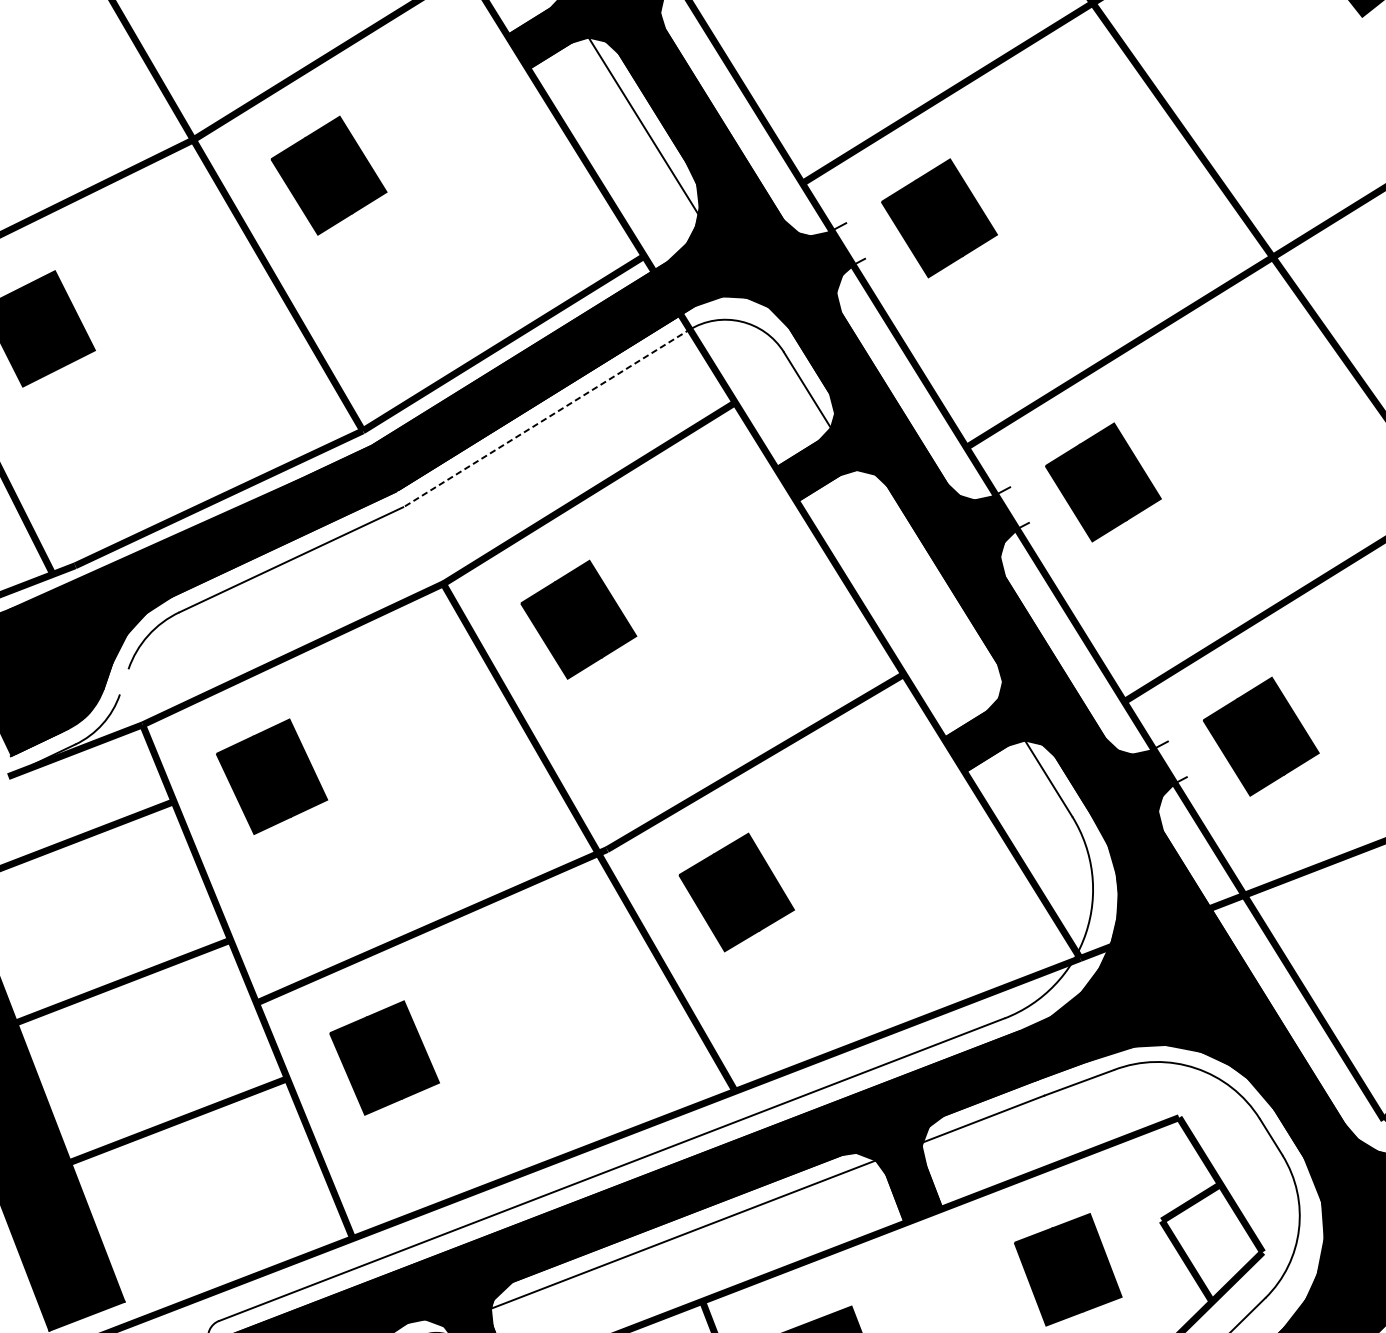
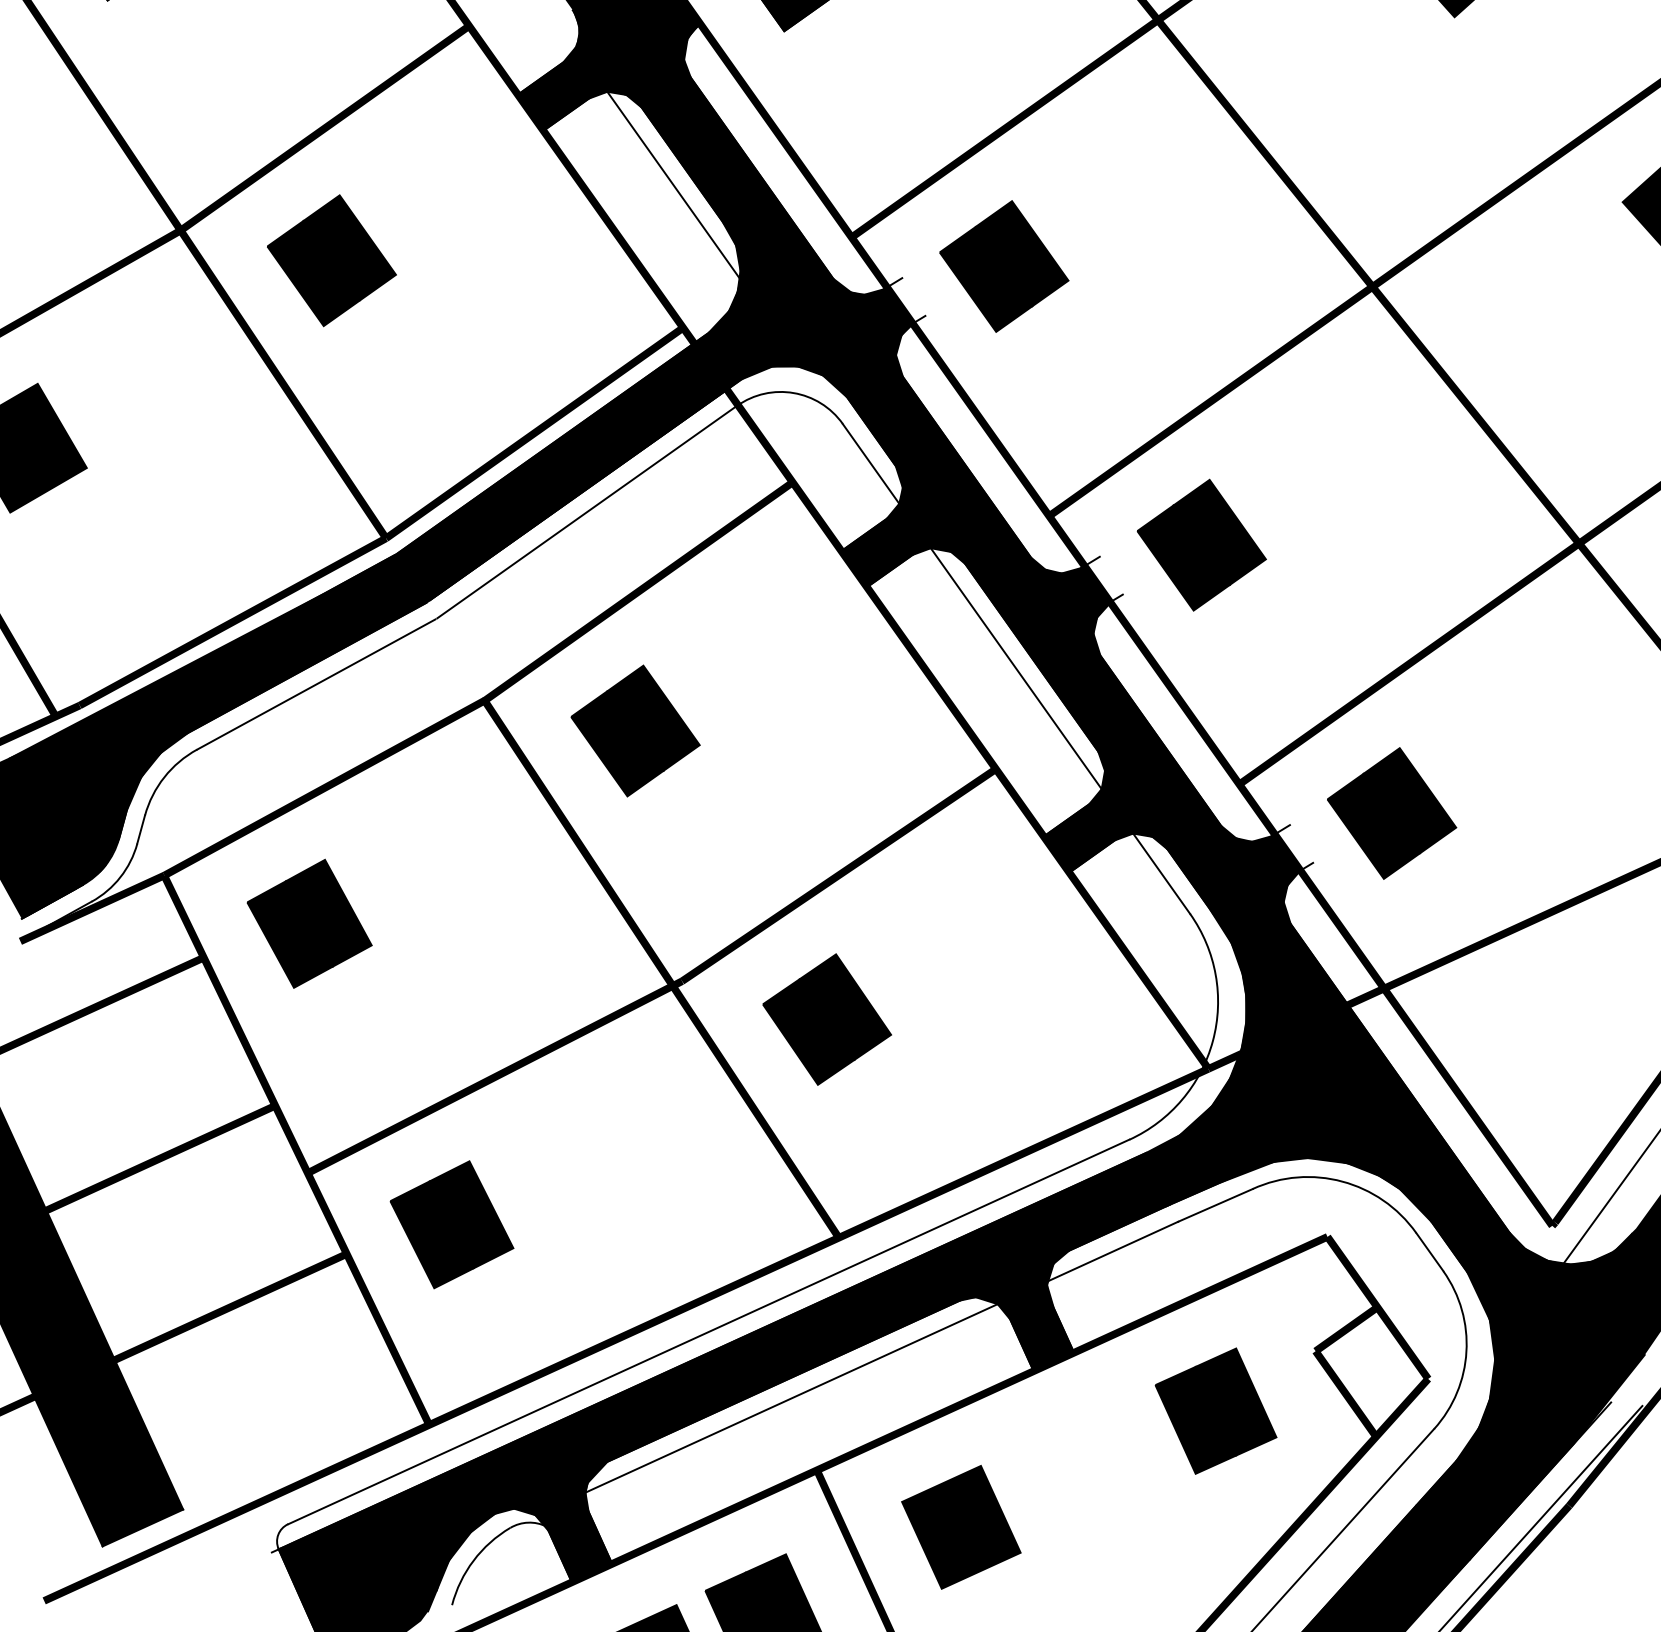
line: (548, 417) -> (588, 511), dashed -> solid
line: (927, 584) -> (1015, 668), added
line: (124, 681) -> (141, 829), added

